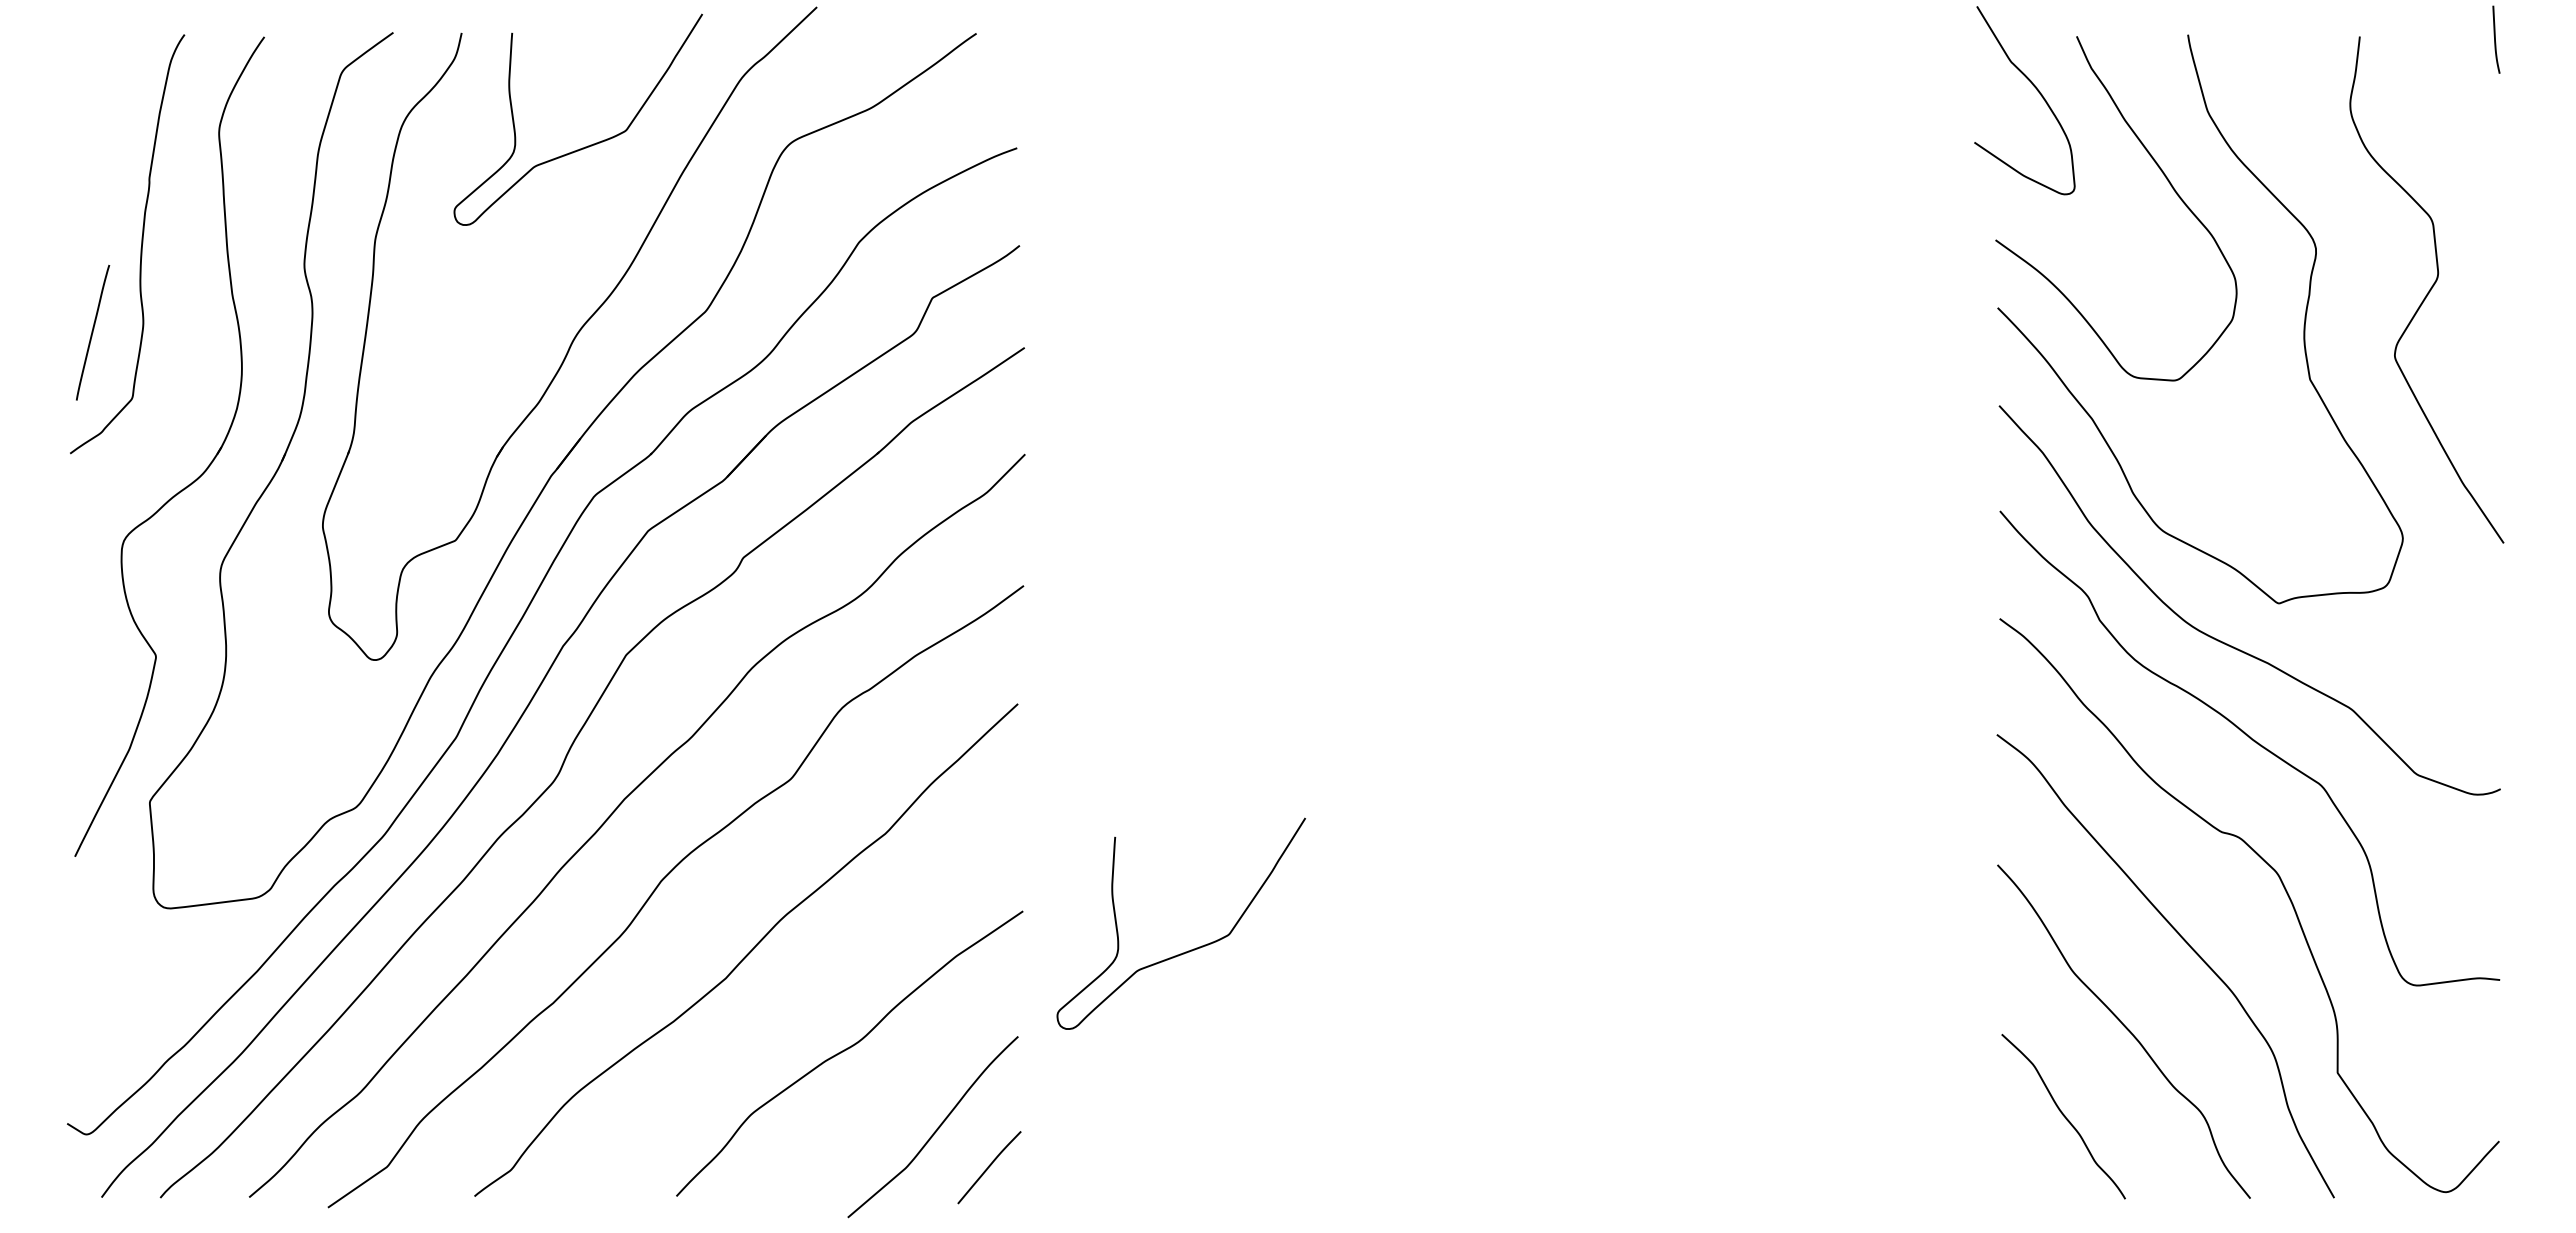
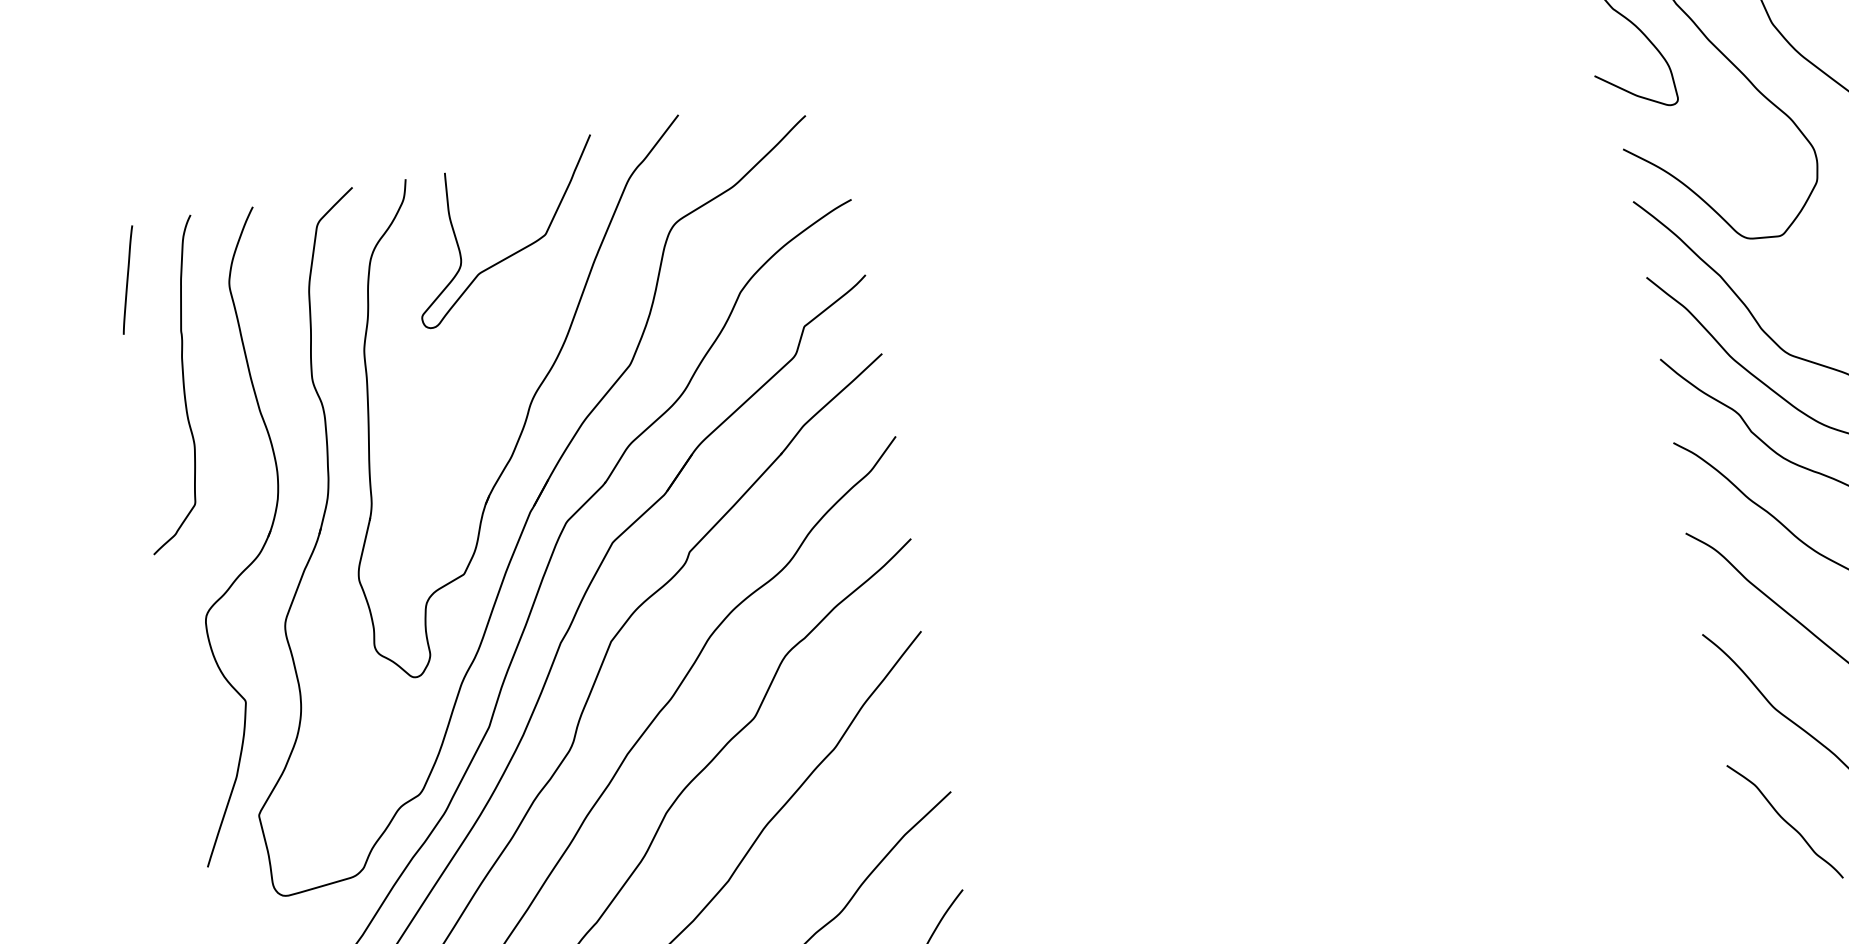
line: (93, 332) -> (128, 279), moved
curve: (1188, 950) -> (1084, 801), removed

